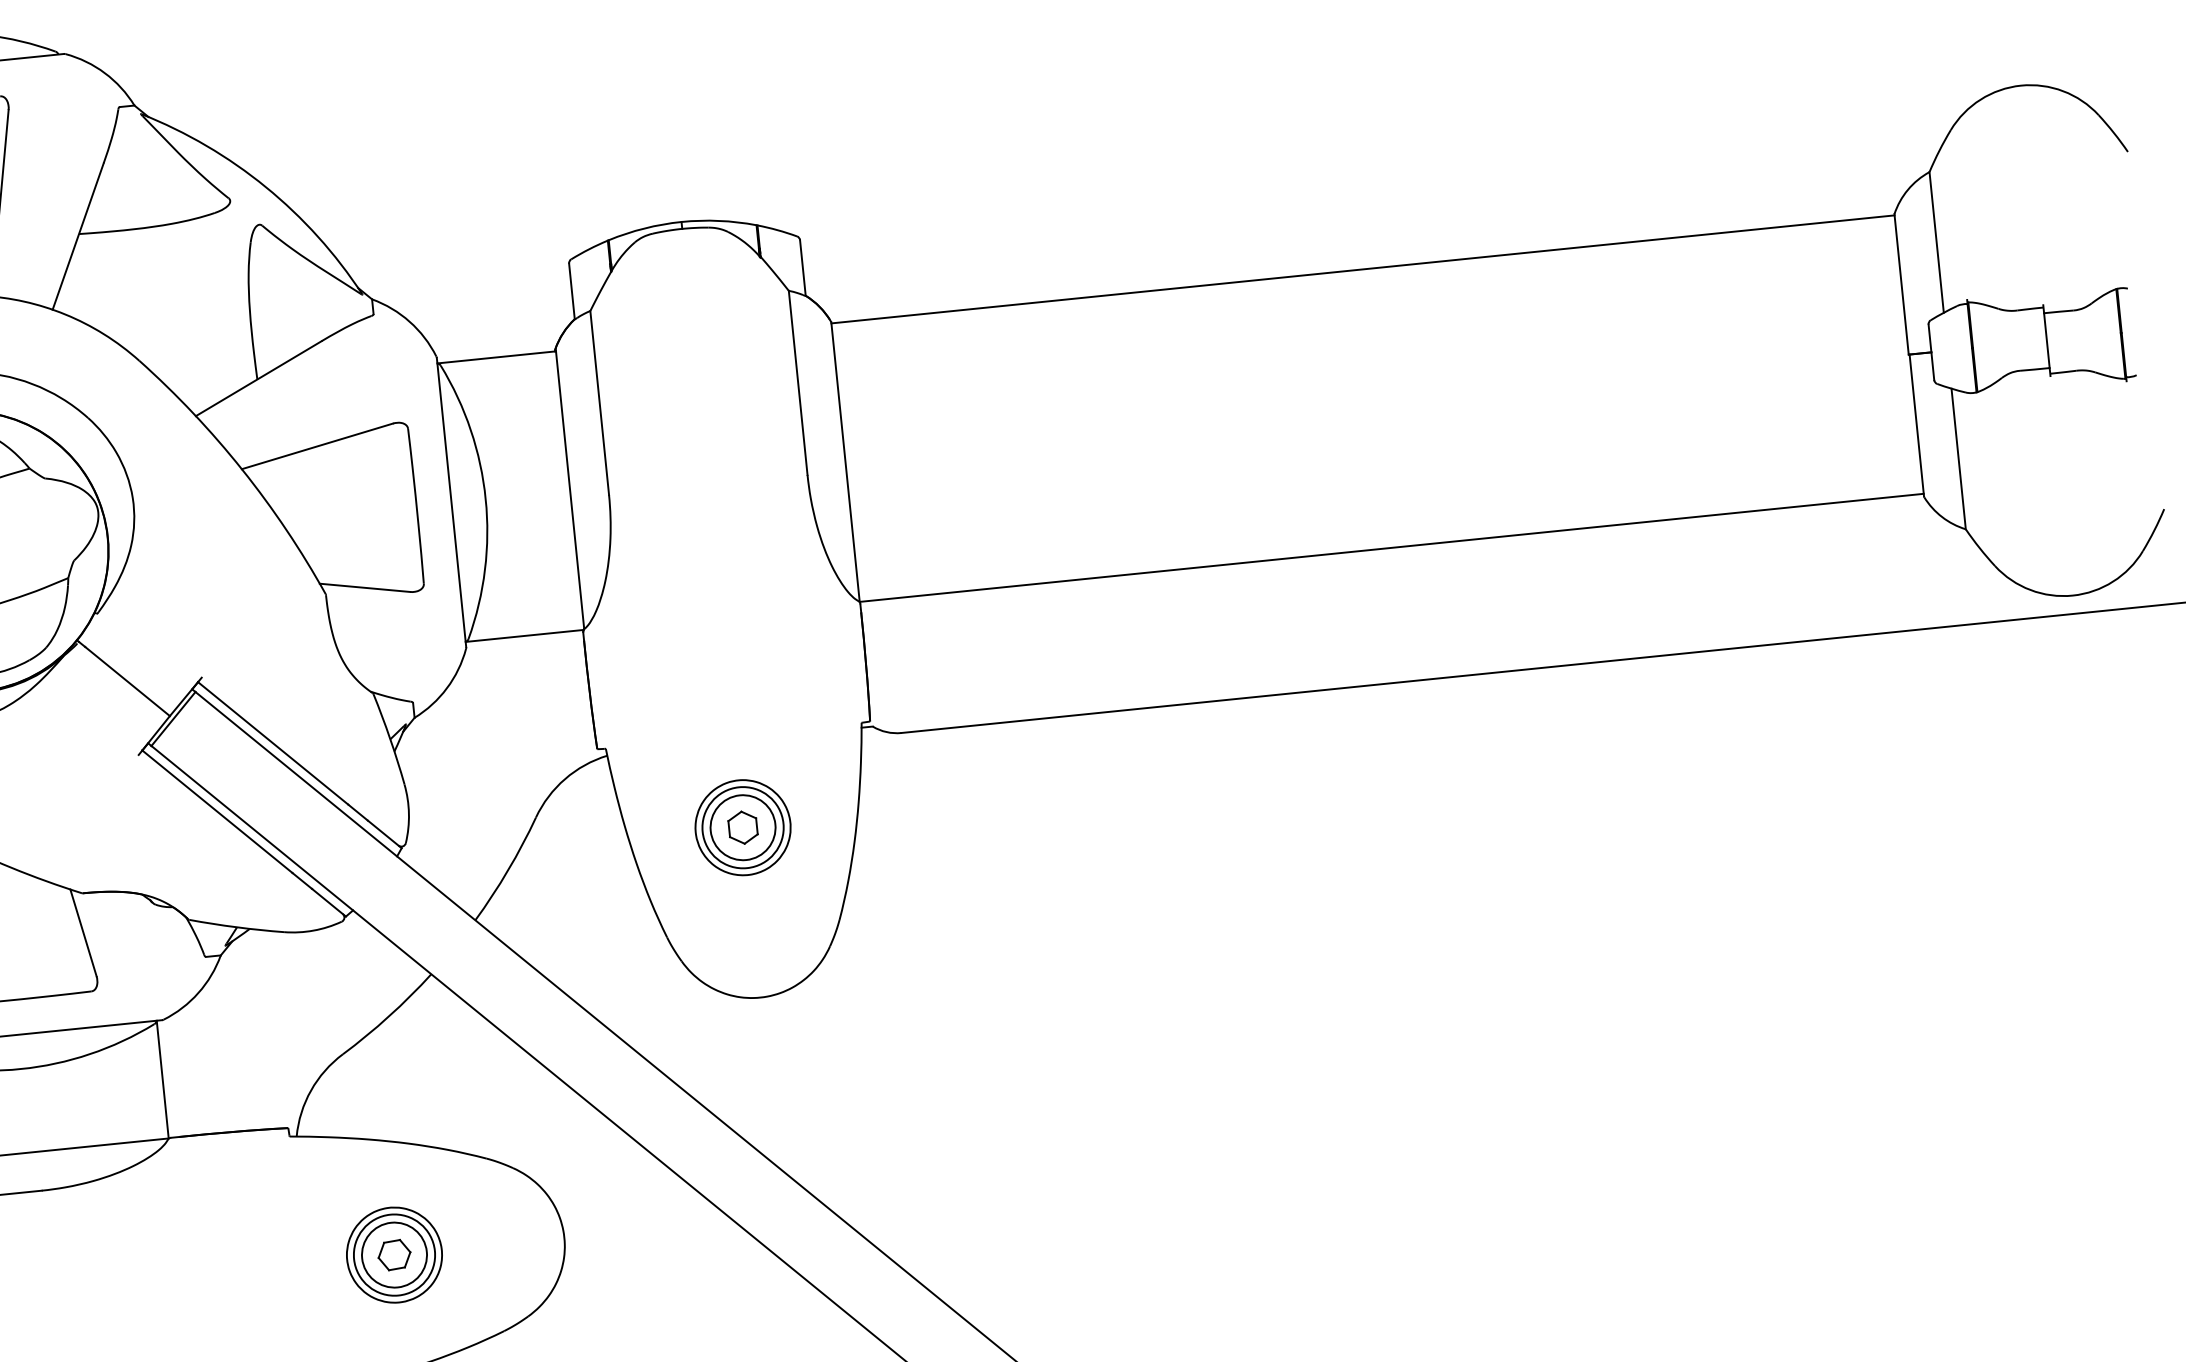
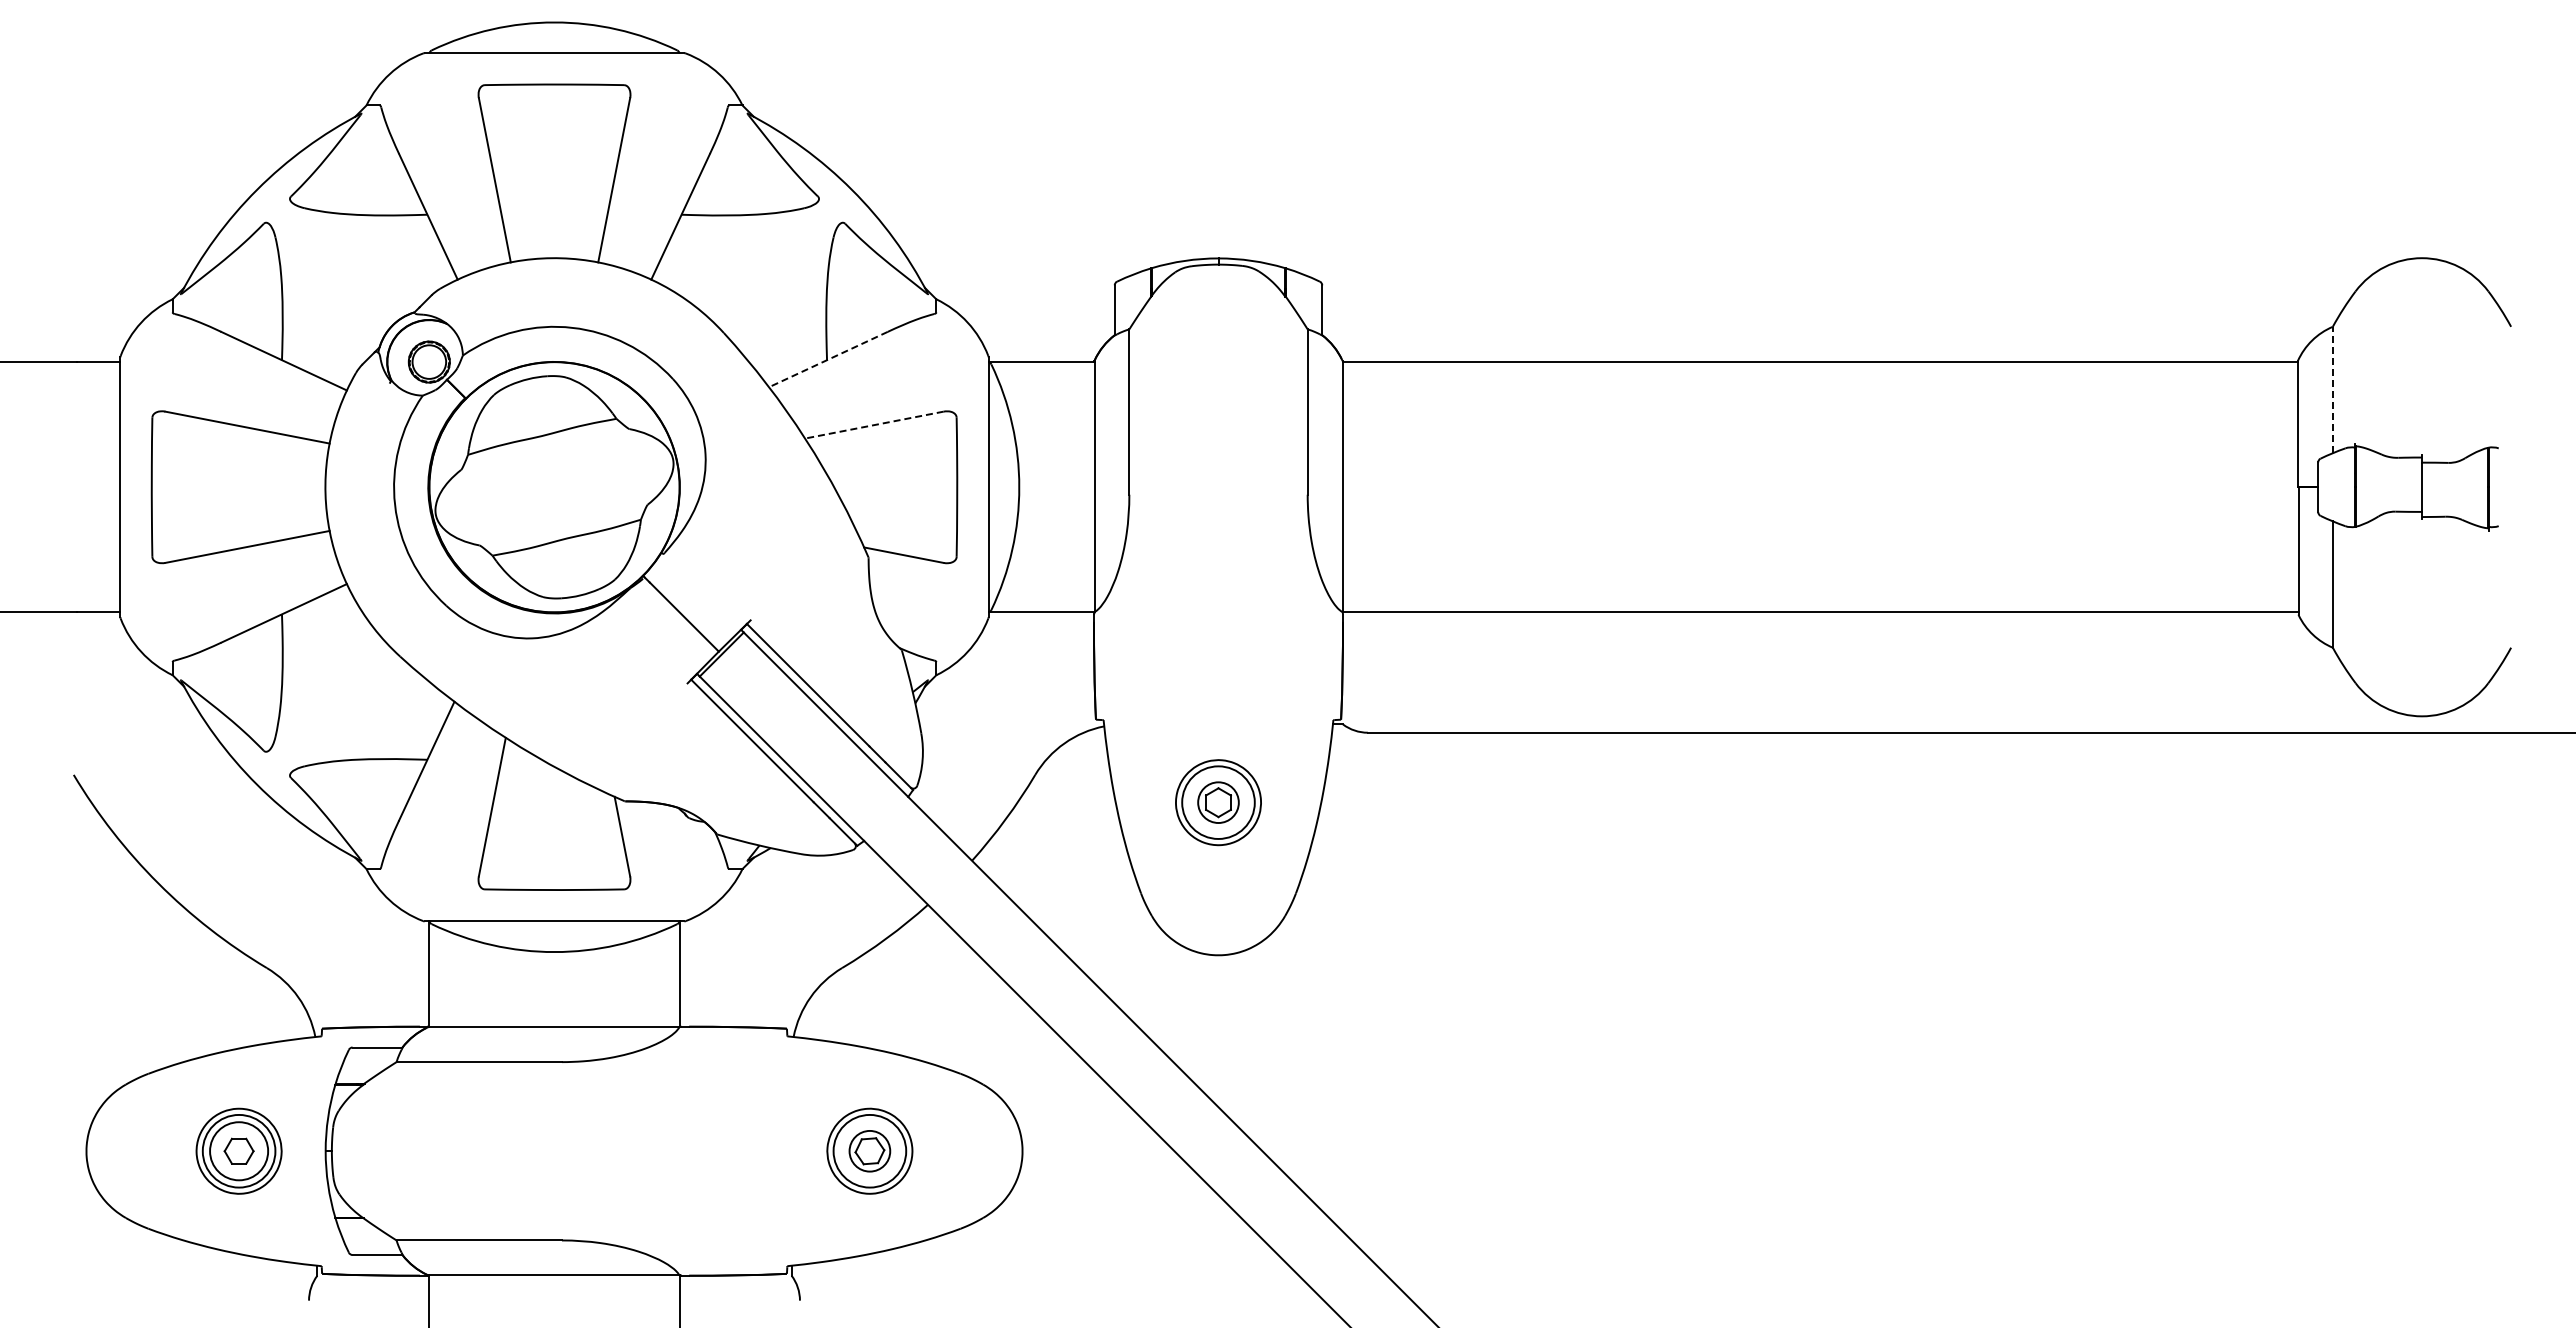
line: (1936, 241) -> (2332, 389), solid -> dashed
line: (257, 378) -> (827, 359), solid -> dashed
line: (317, 446) -> (874, 425), solid -> dashed
circle: (743, 827) -> (1218, 802), size x0.7
circle: (394, 1255) -> (869, 1151), size x0.7

